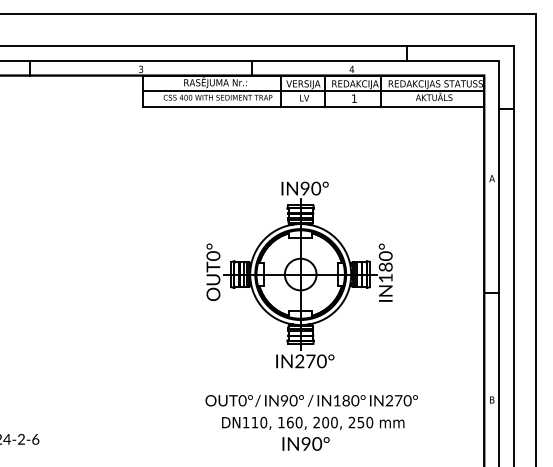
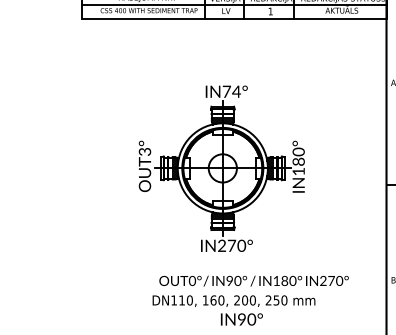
text: (310, 188) -> (231, 91), IN90° -> IN74°
text: (213, 255) -> (145, 151), OUT0° -> OUT3°
text: (311, 400) -> (253, 280), moved
text: (305, 443) -> (241, 319), moved

